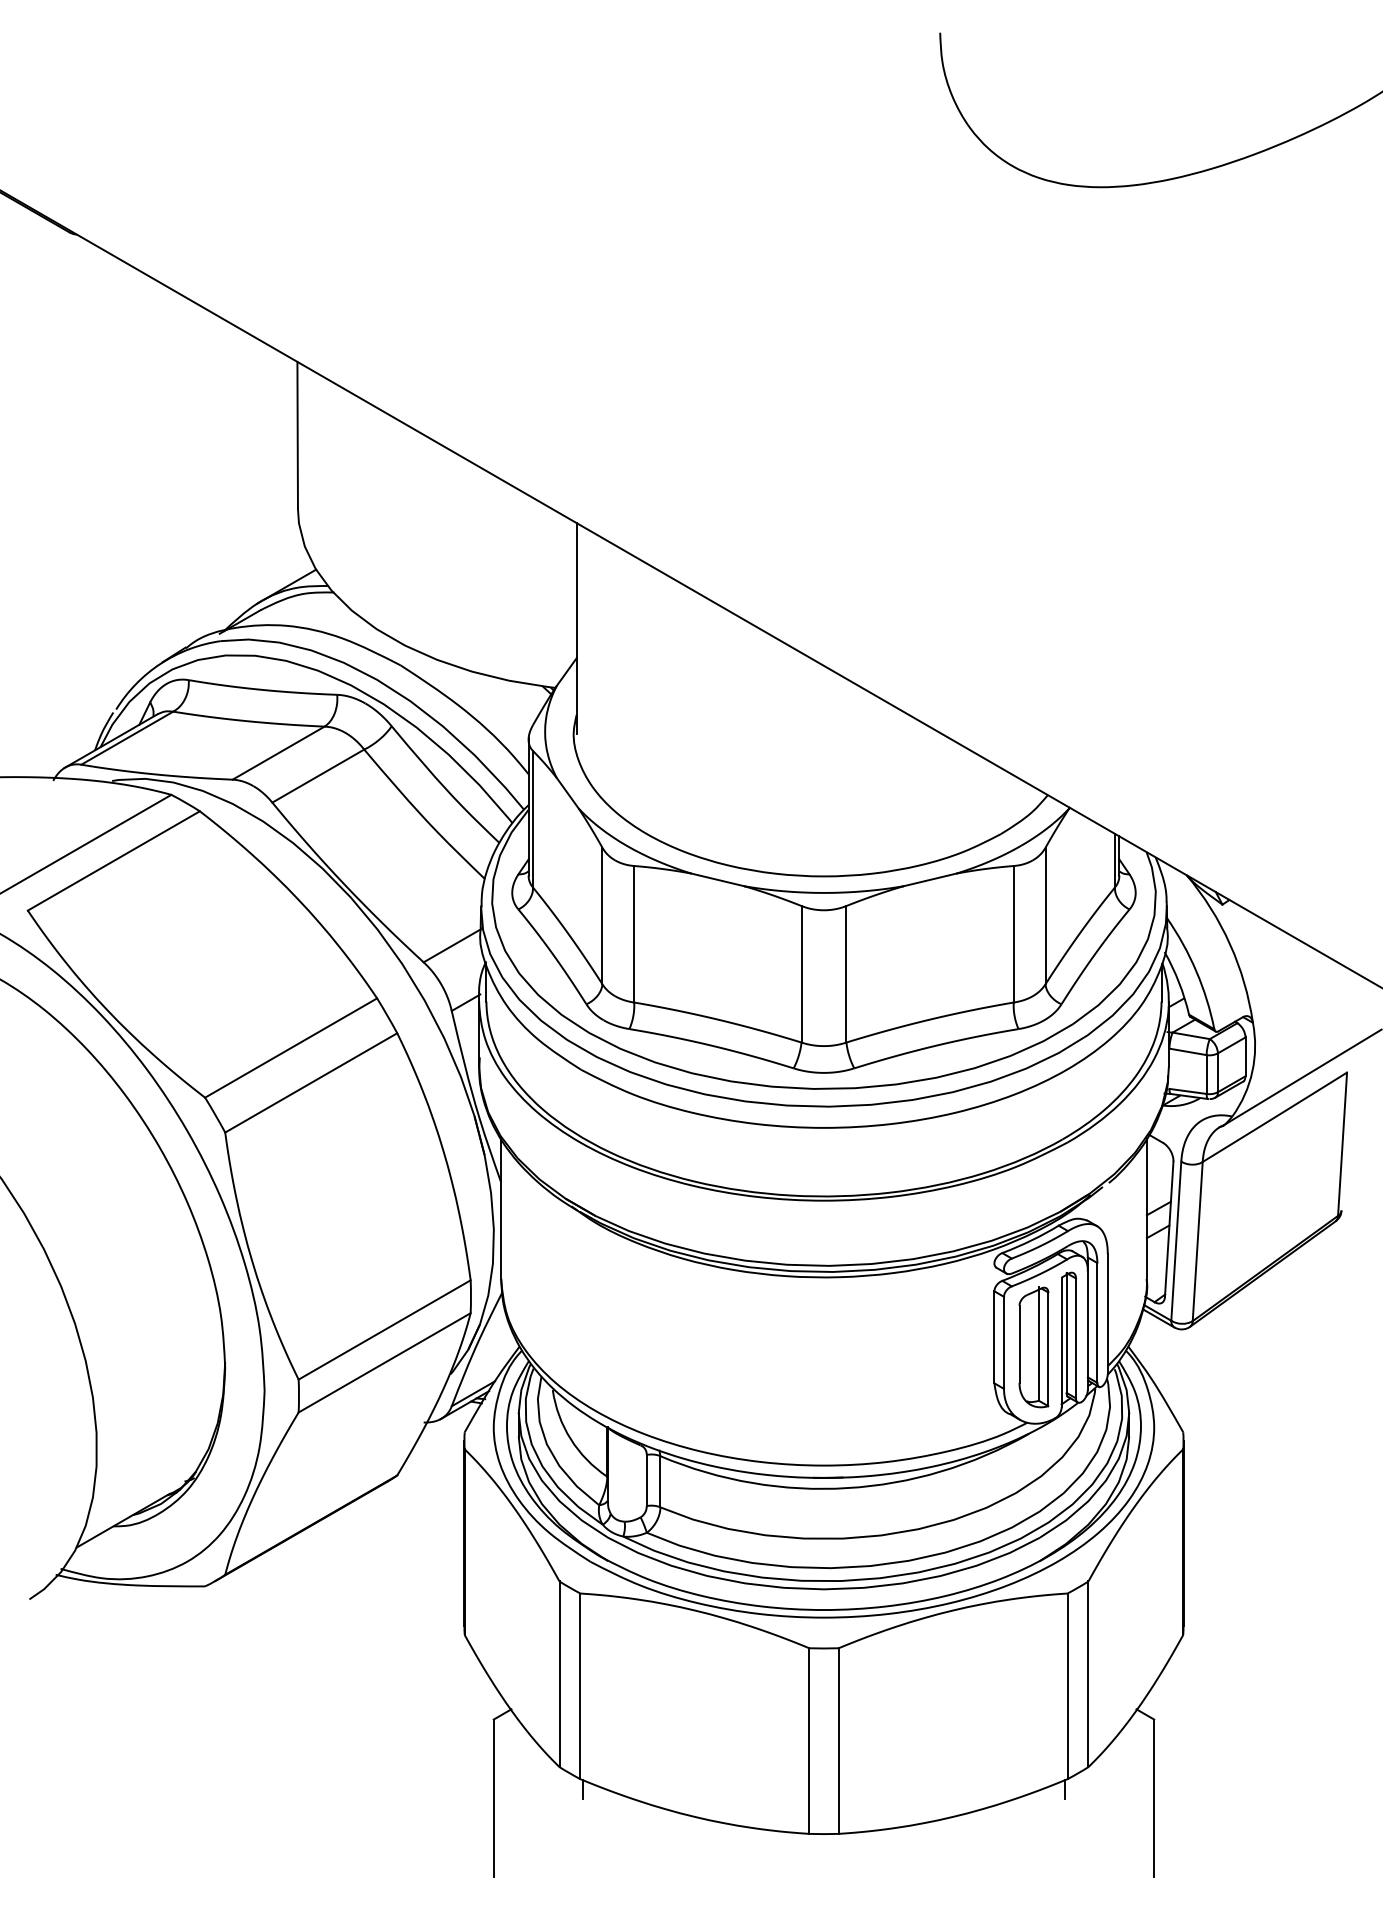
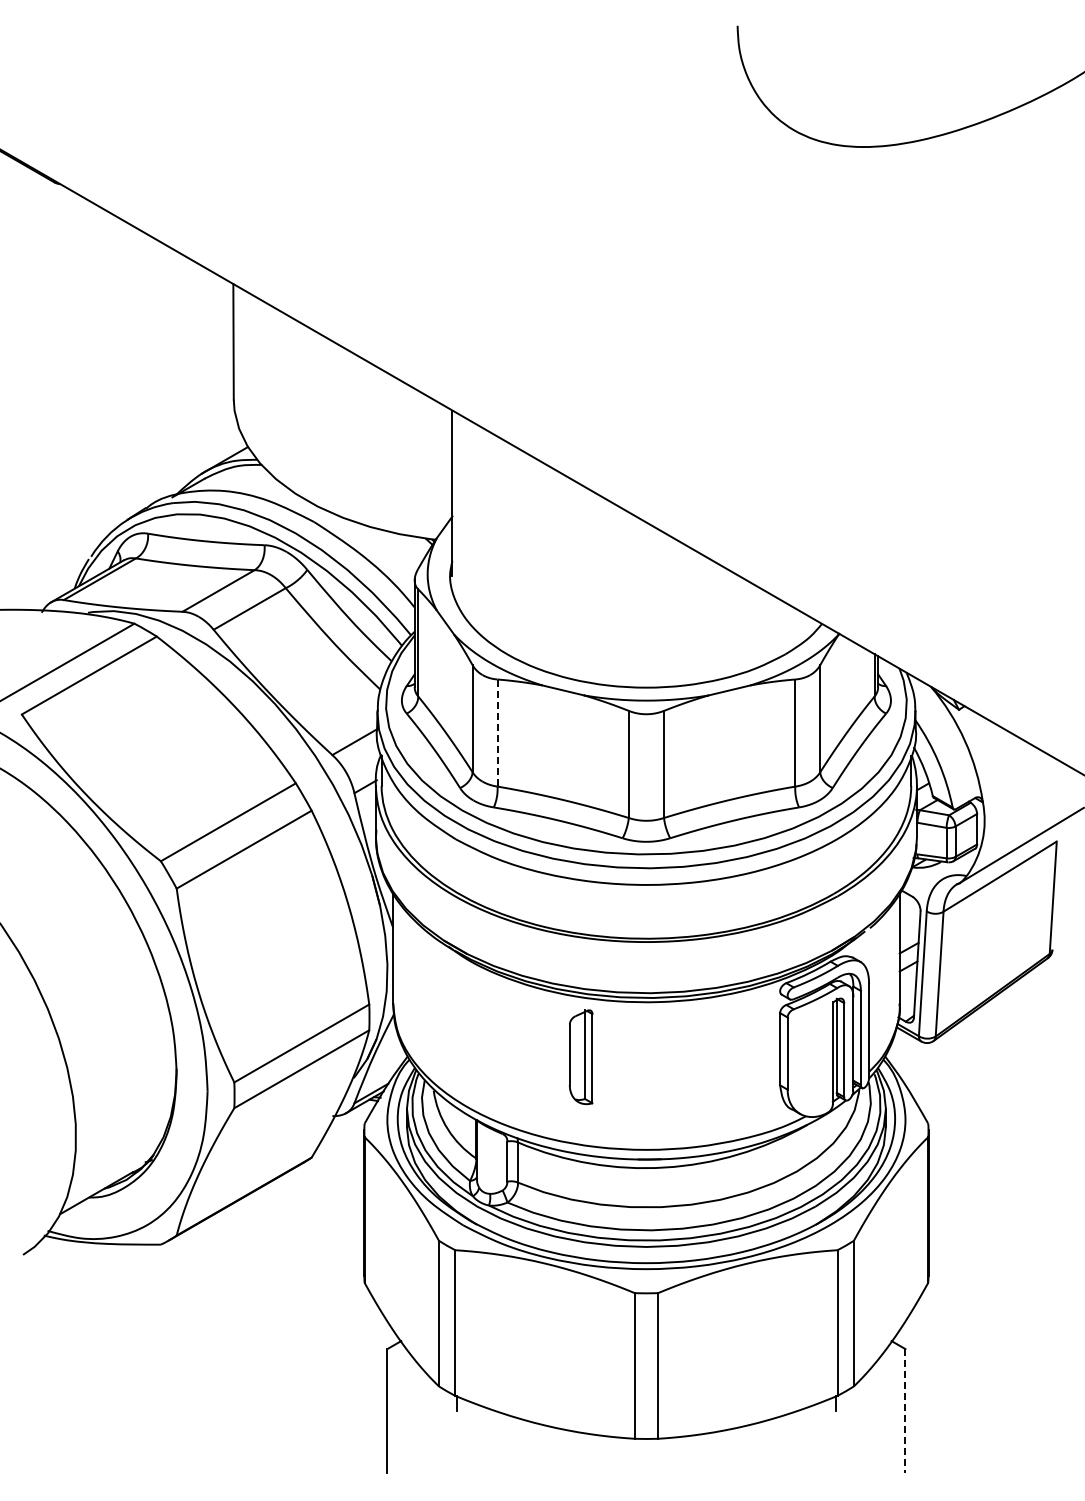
line: (634, 934) -> (497, 733), solid -> dashed
part: (1034, 1347) -> (581, 1057), moved
line: (1154, 1799) -> (905, 1411), solid -> dashed

